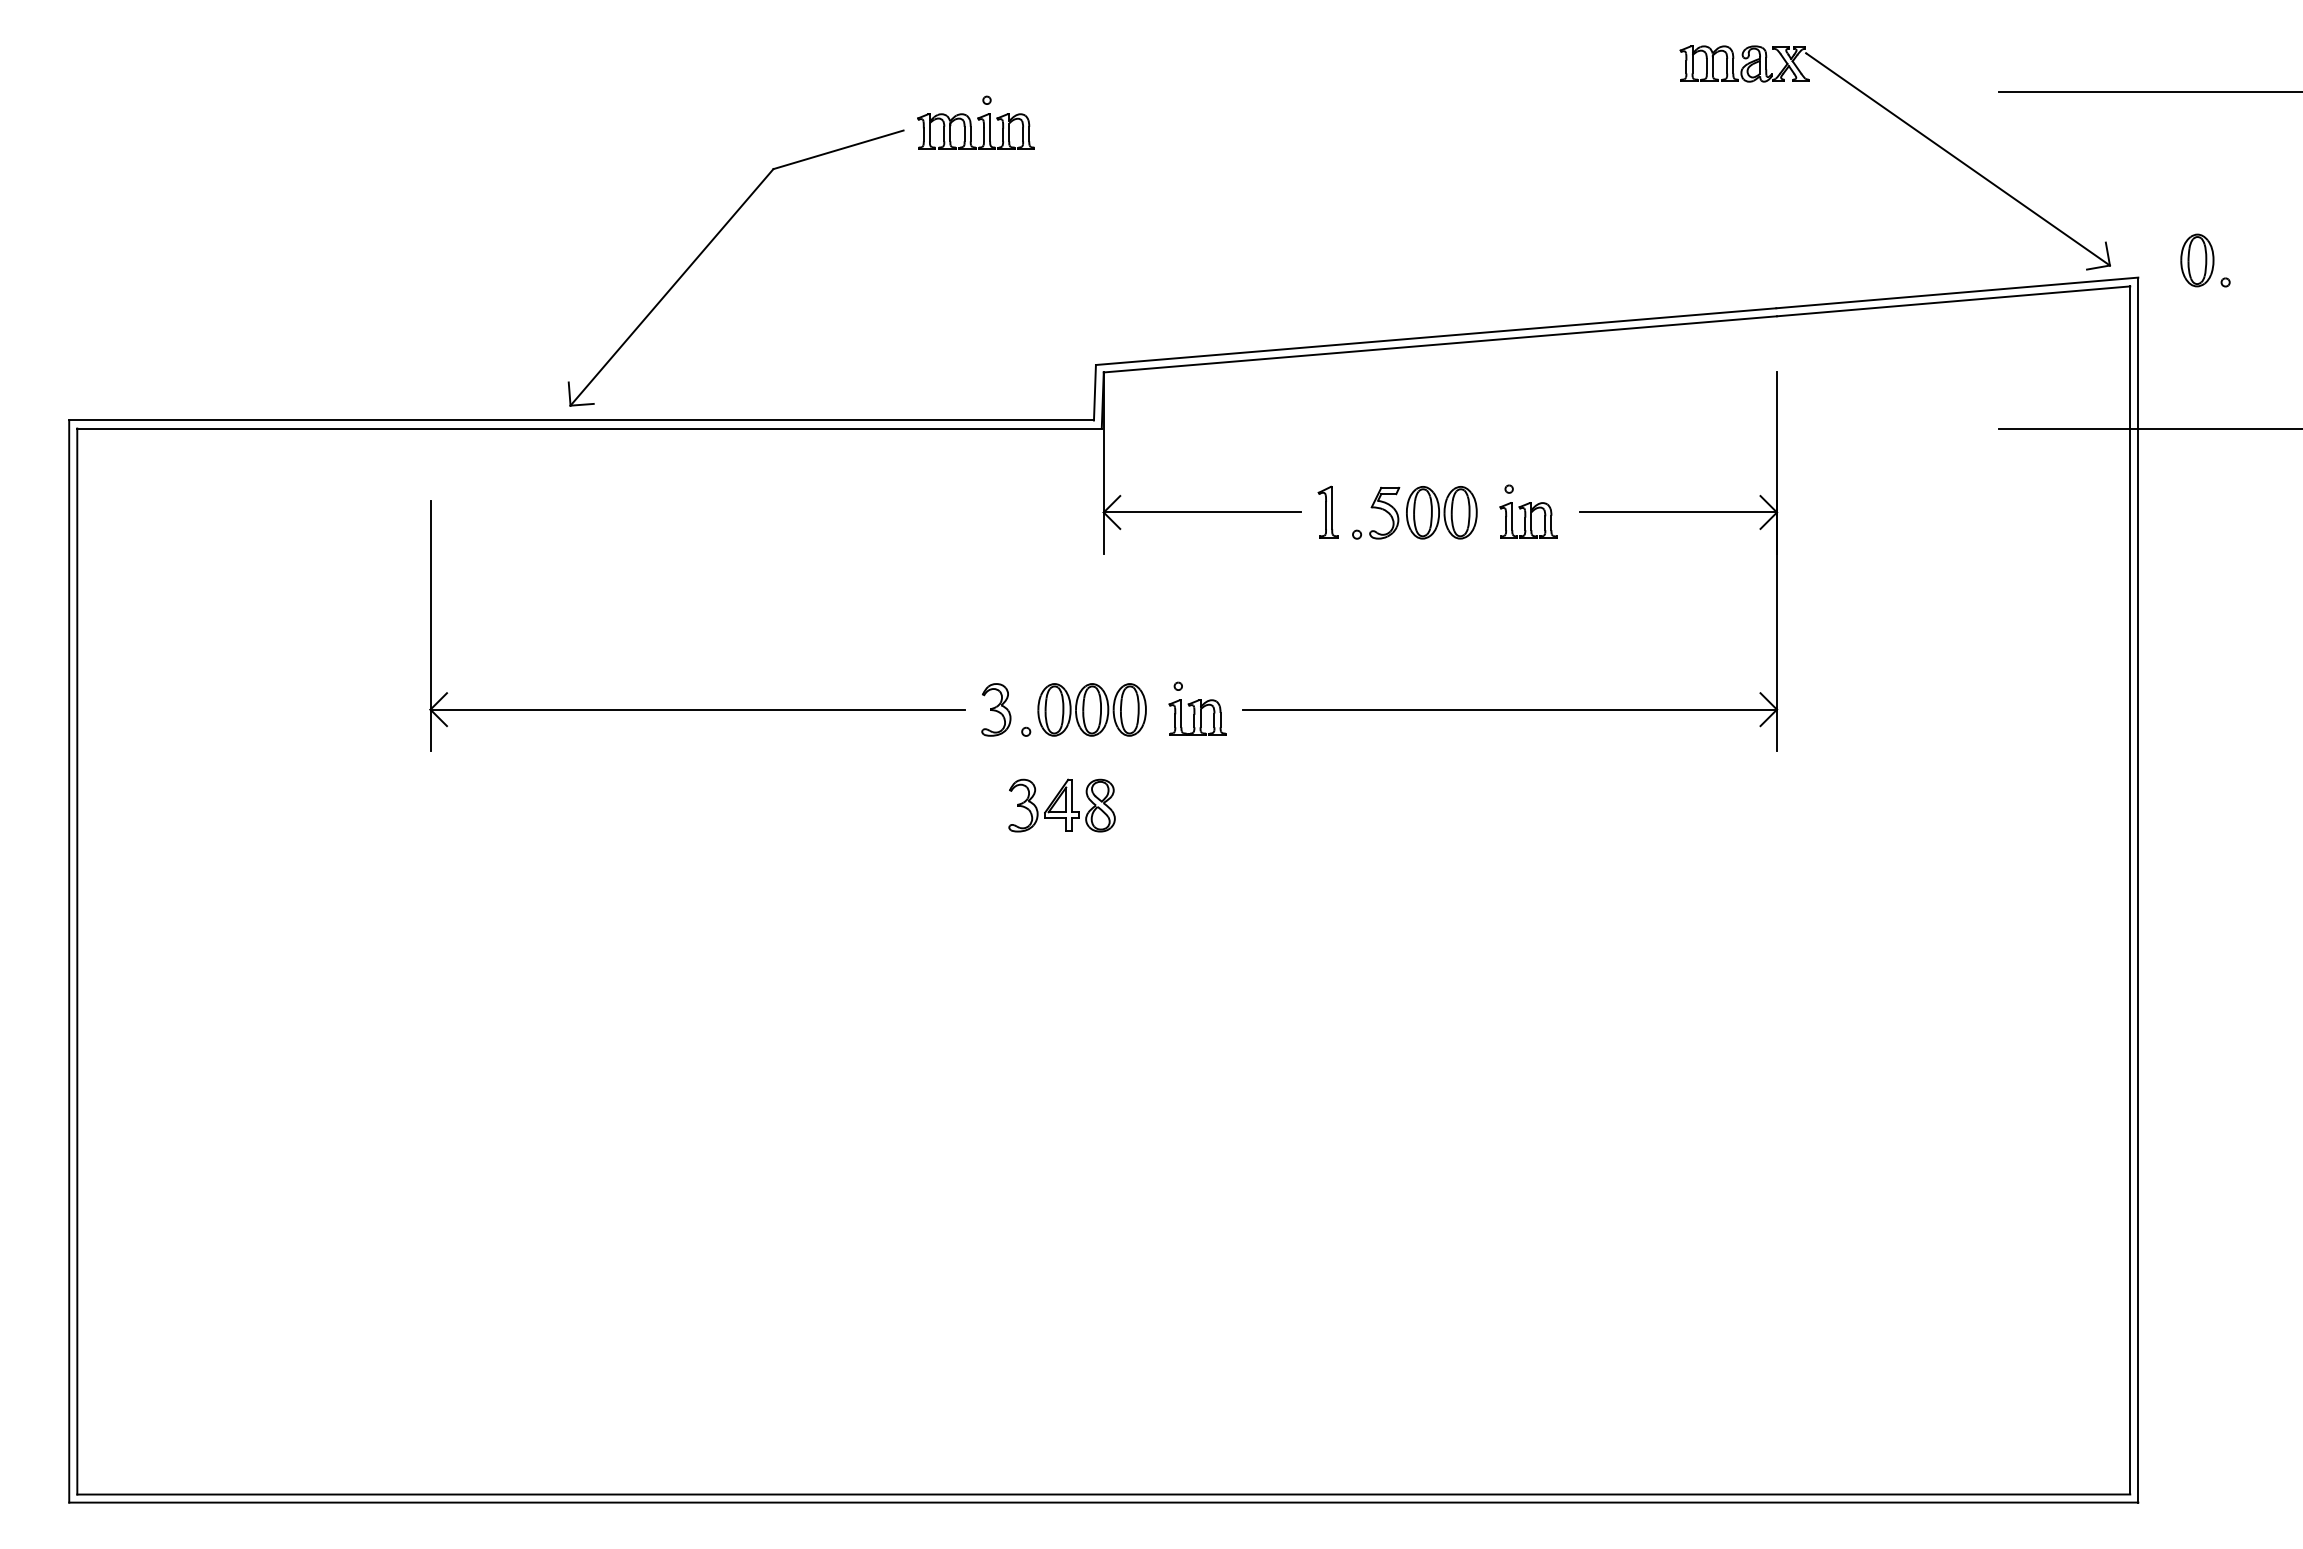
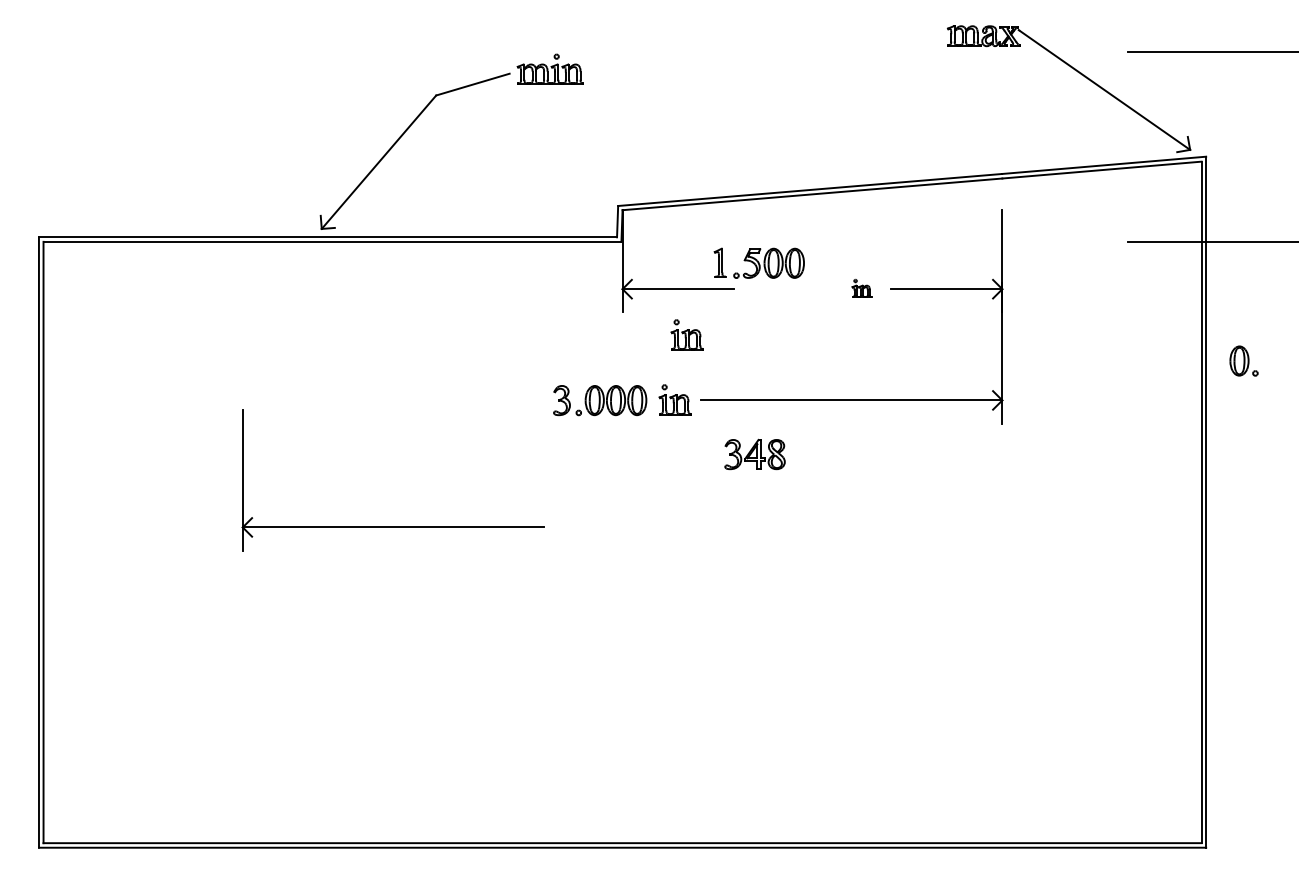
part: (2204, 259) -> (1243, 360), moved
part: (1396, 511) -> (758, 262), moved
part: (1527, 511) -> (861, 288), size x0.6
part: (1217, 592) -> (686, 334), added
part: (695, 708) -> (392, 526), moved
part: (1061, 805) -> (754, 454), moved

